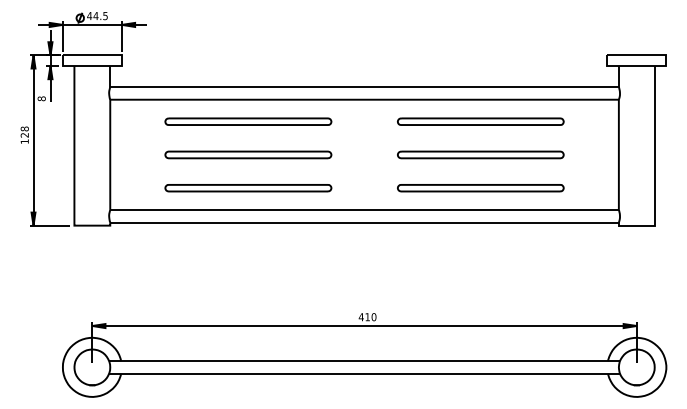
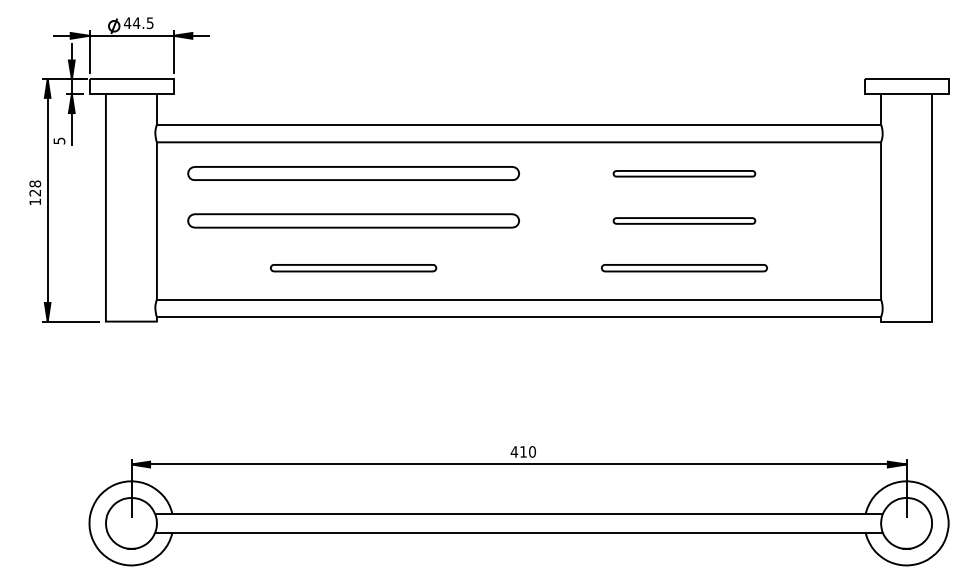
text: (41, 98) -> (59, 140), 8 -> 5
part: (248, 121) -> (353, 173), size x1.4
part: (480, 121) -> (684, 173), size x0.6
part: (248, 154) -> (353, 220), size x1.4
part: (480, 154) -> (684, 220), size x0.6
part: (248, 187) -> (353, 267), size x0.7
part: (480, 187) -> (684, 267), size x0.7

